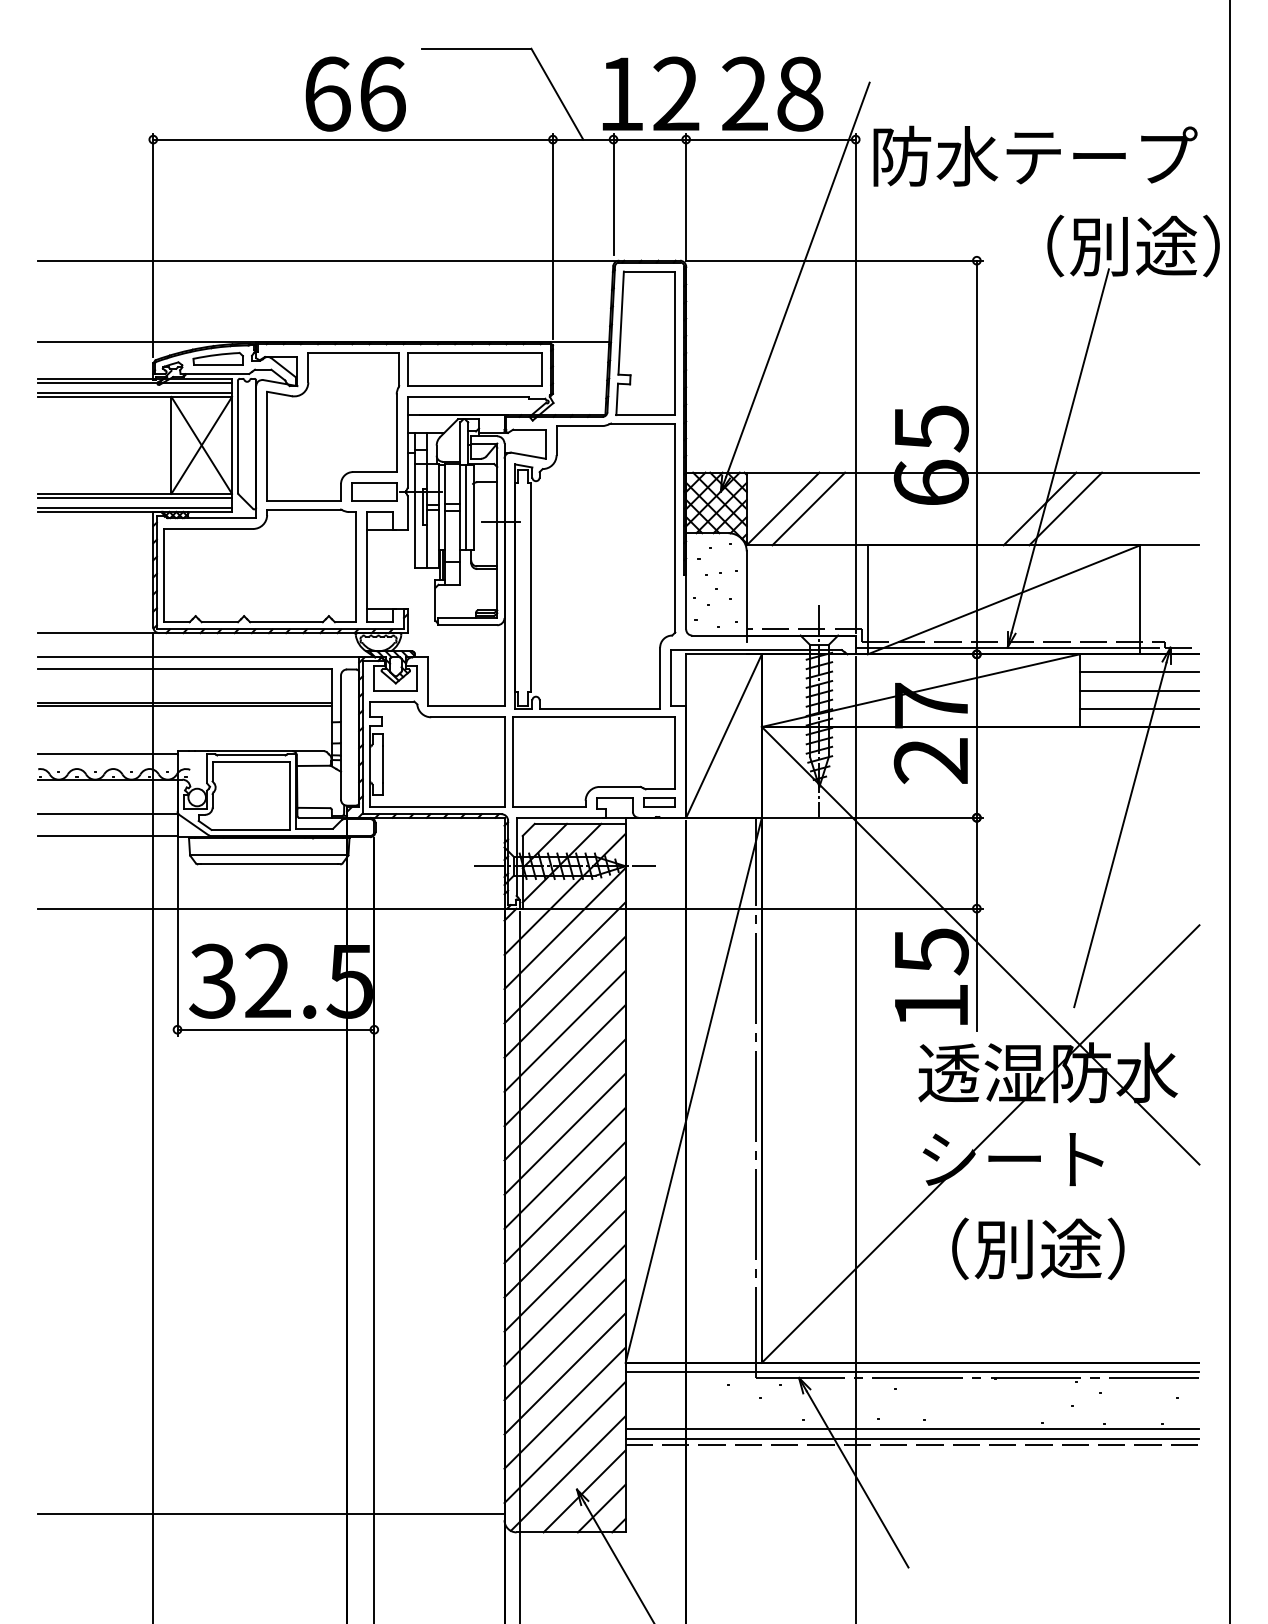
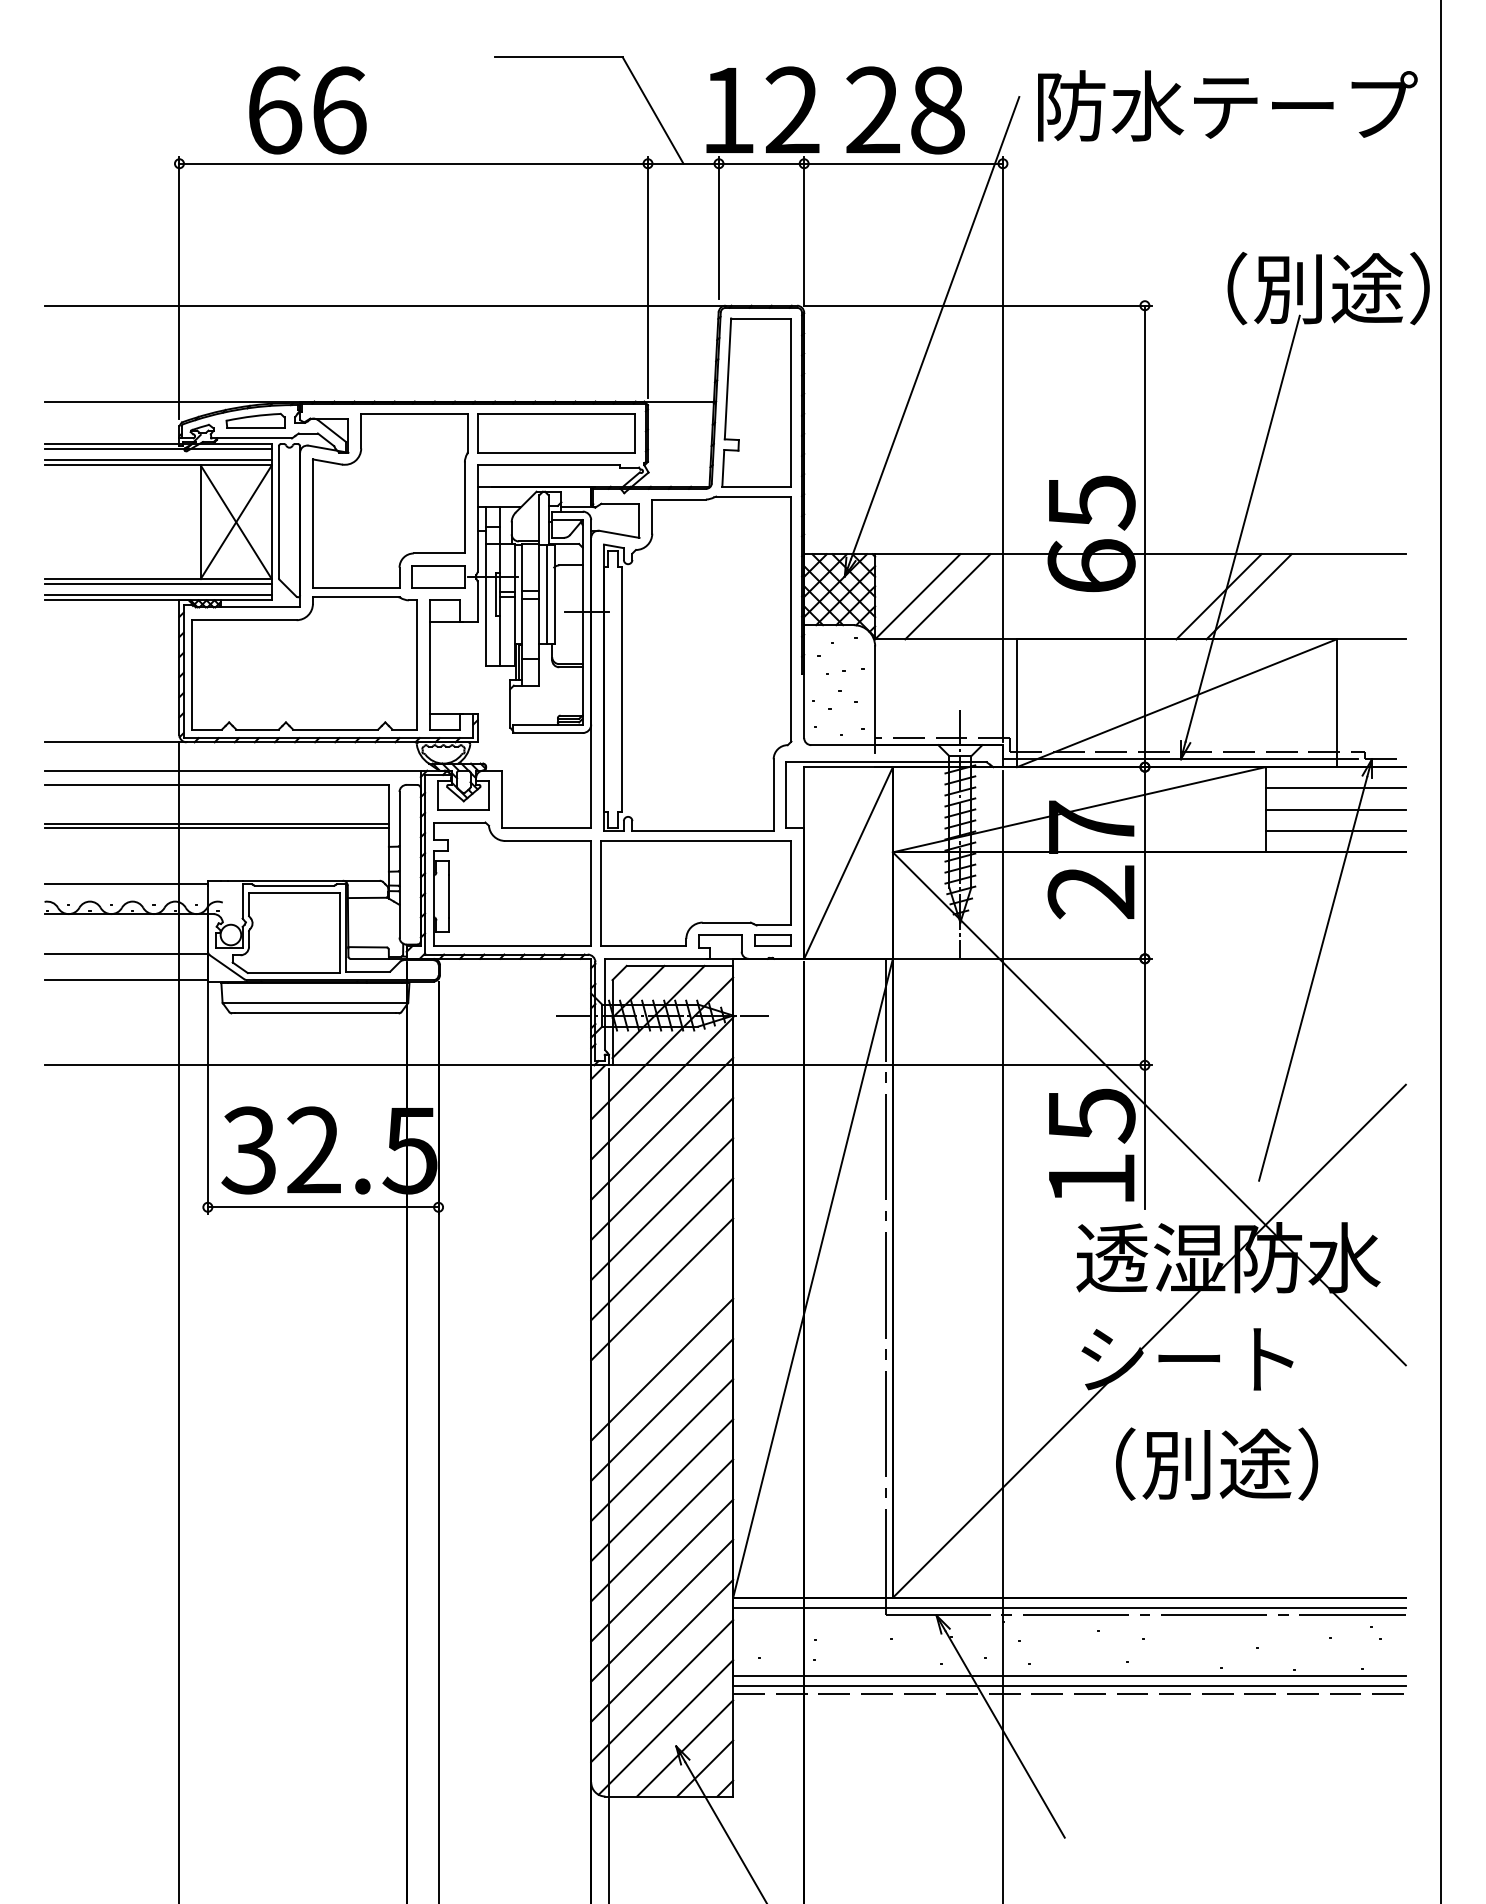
text: (355, 93) -> (307, 109), moved
text: (1035, 155) -> (1227, 105), moved
line: (564, 1133) -> (661, 1328), removed
line: (271, 1514) -> (318, 1775), removed

